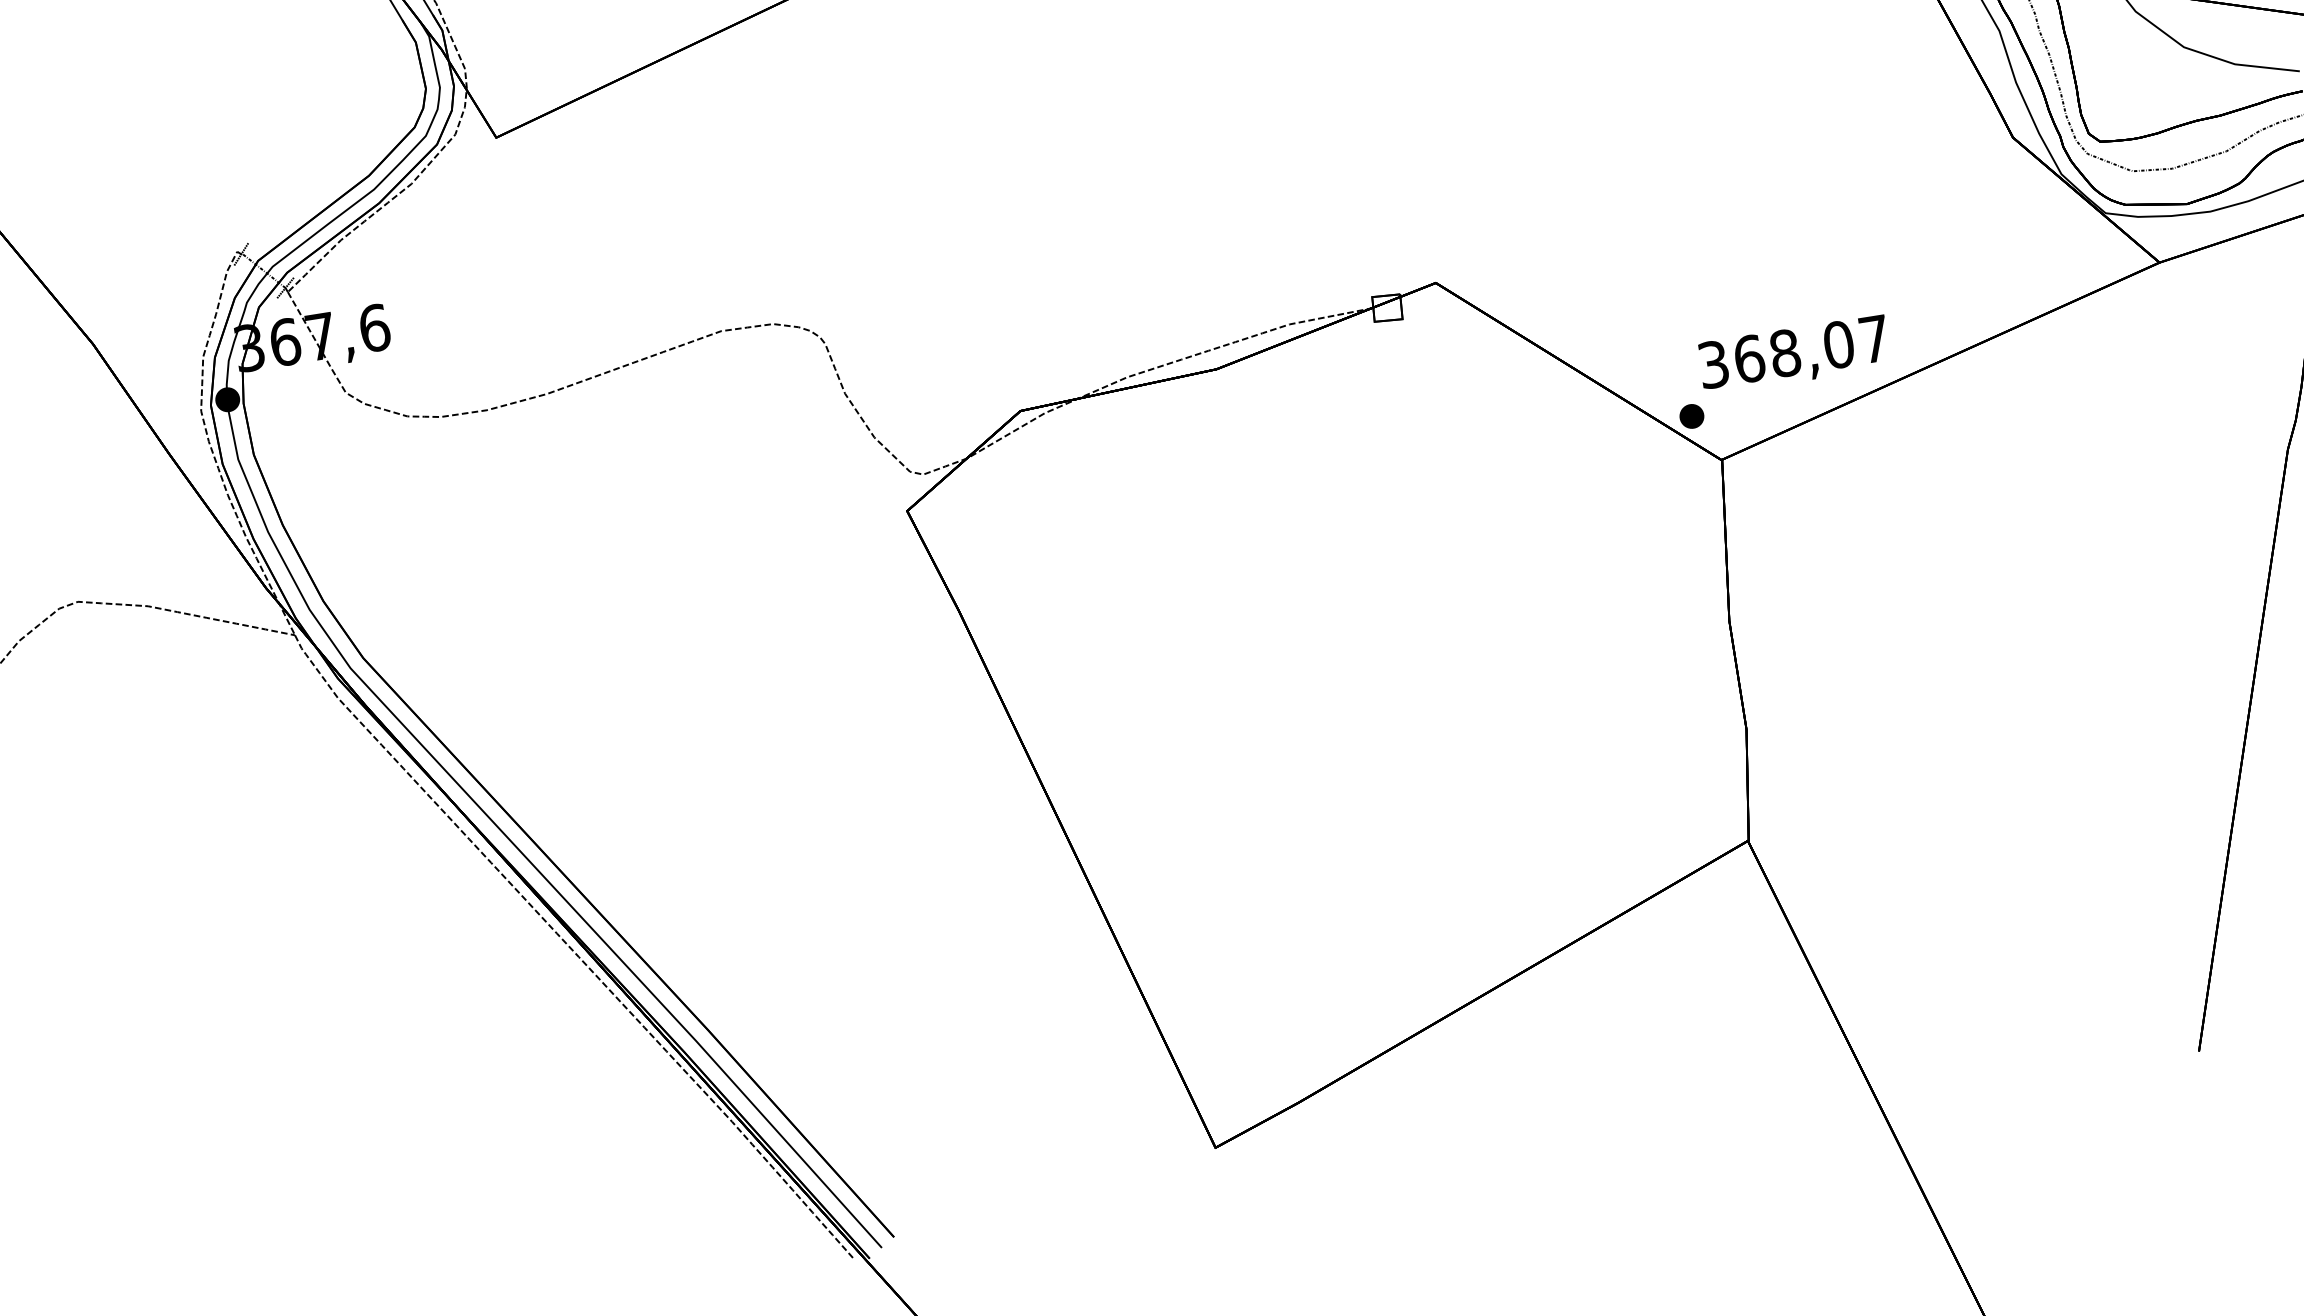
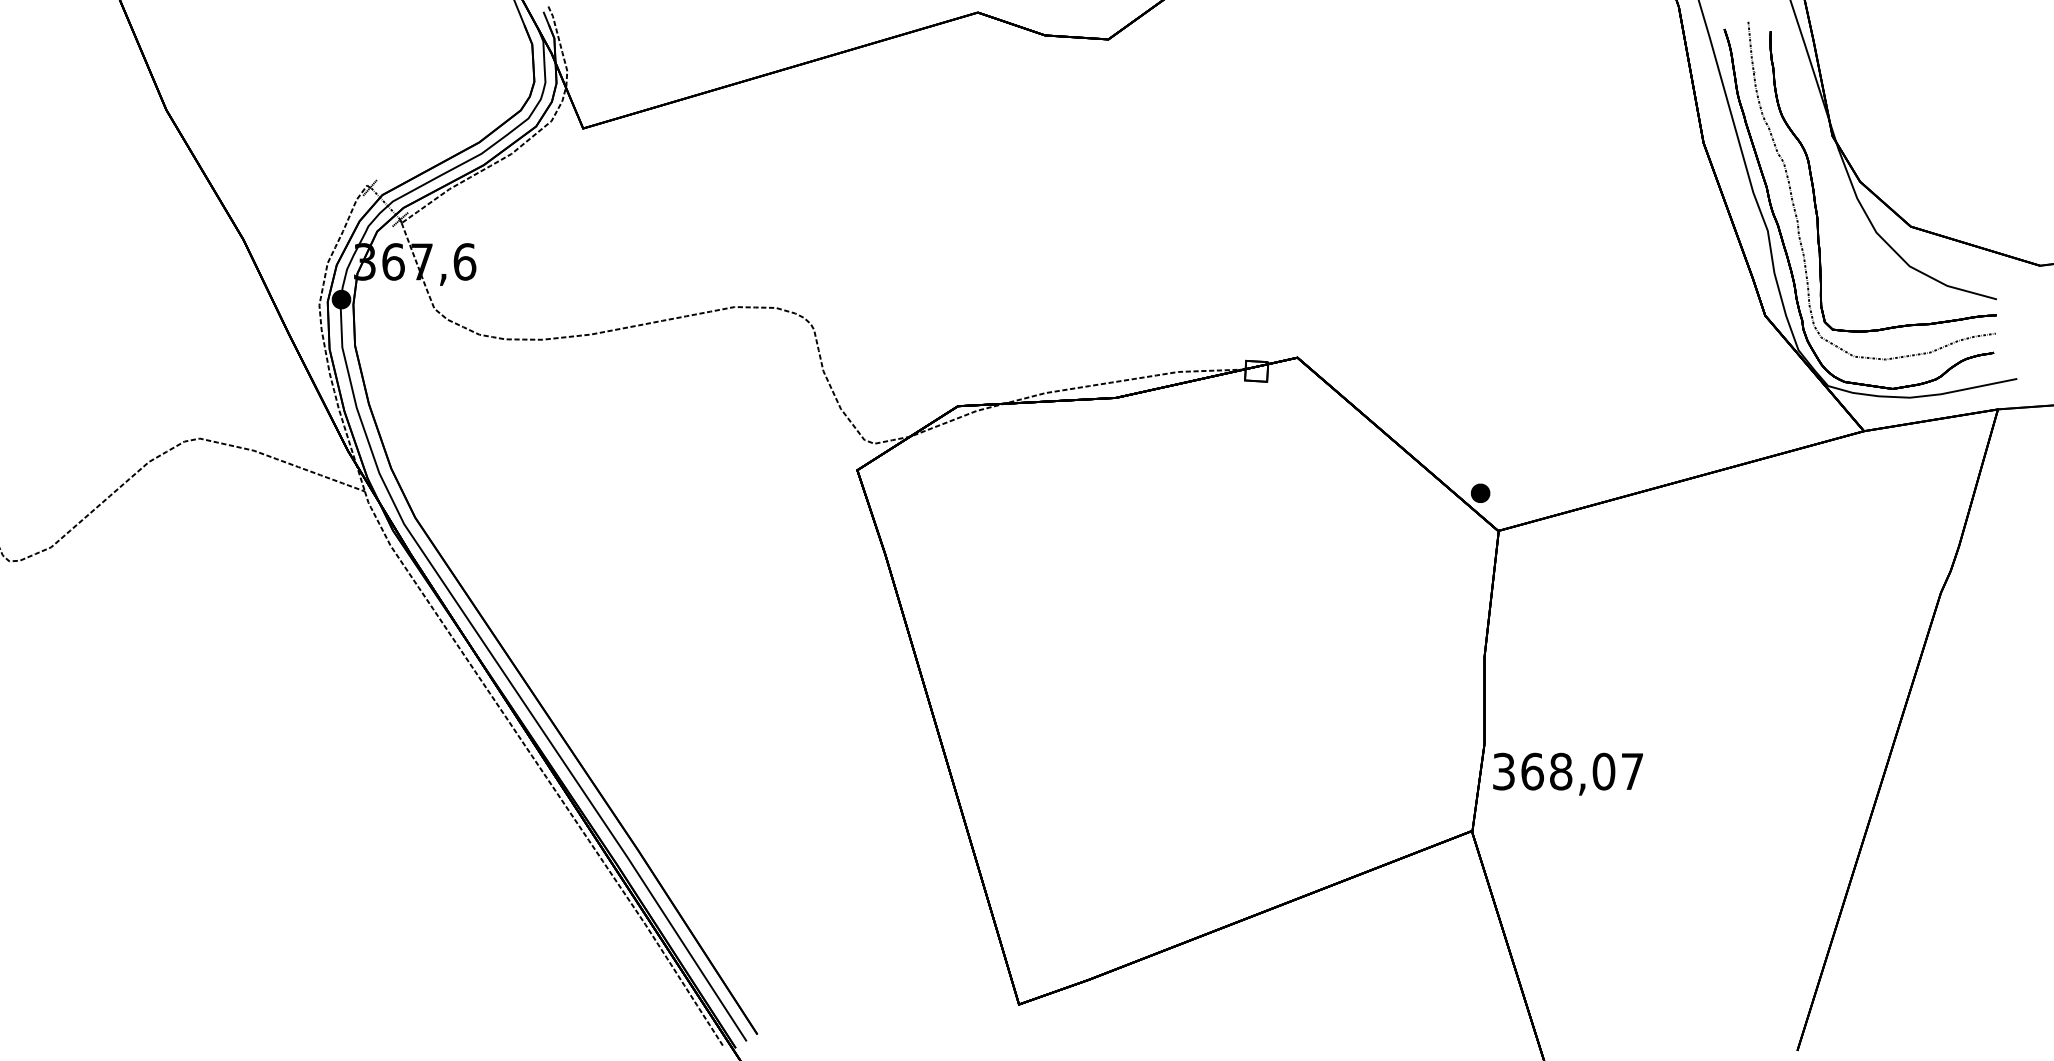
text: (1793, 354) -> (1567, 773), moved

